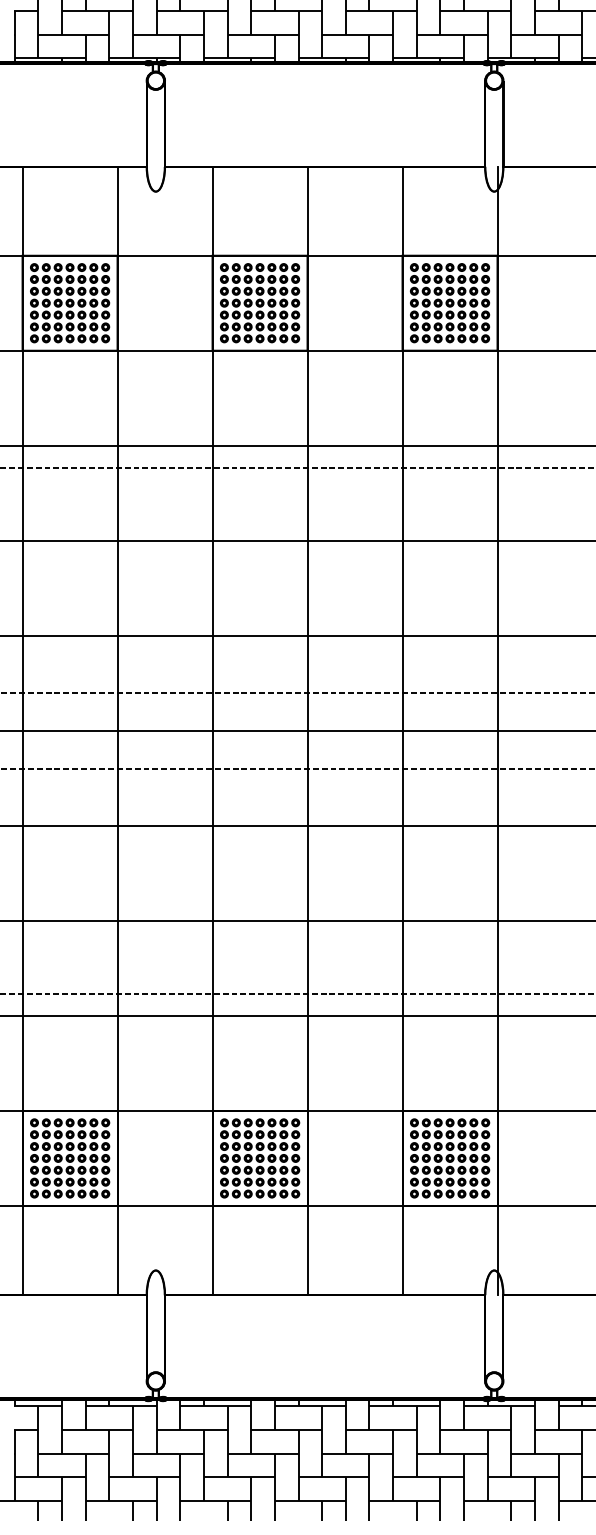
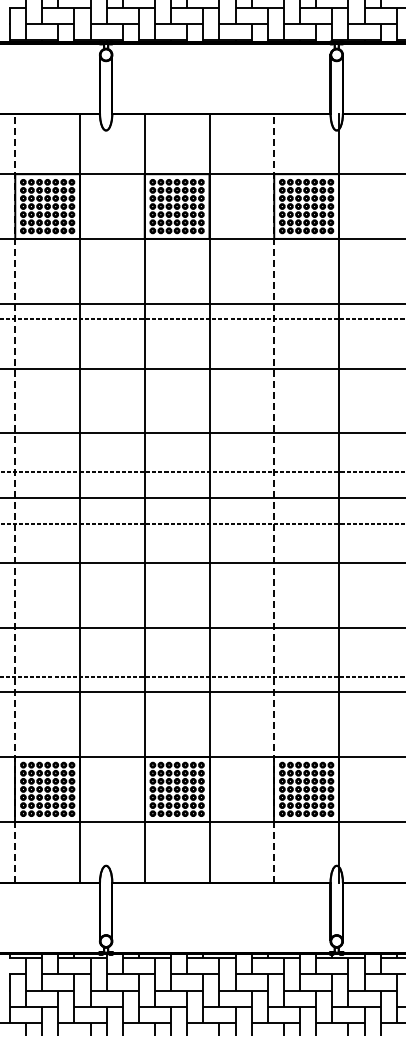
line: (22, 731) -> (15, 498), solid -> dashed
line: (402, 731) -> (274, 498), solid -> dashed

